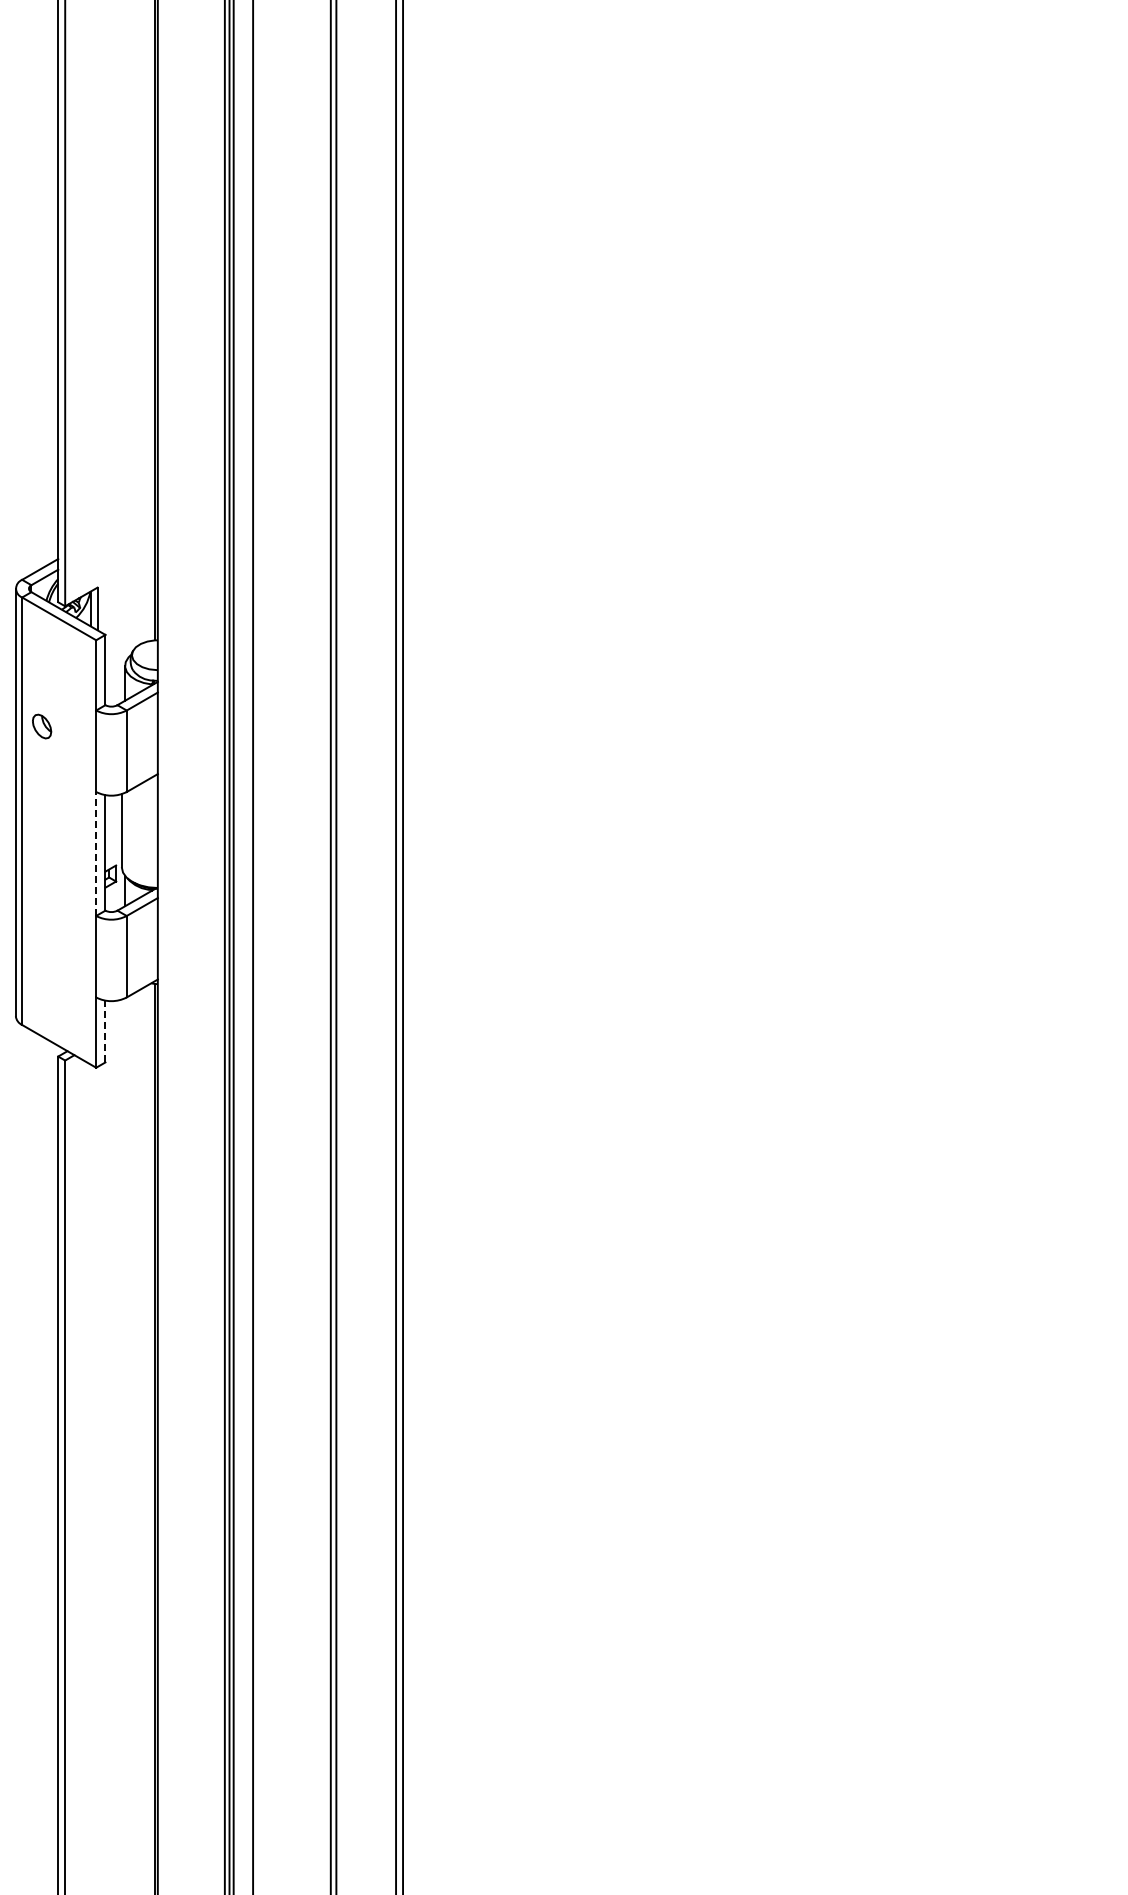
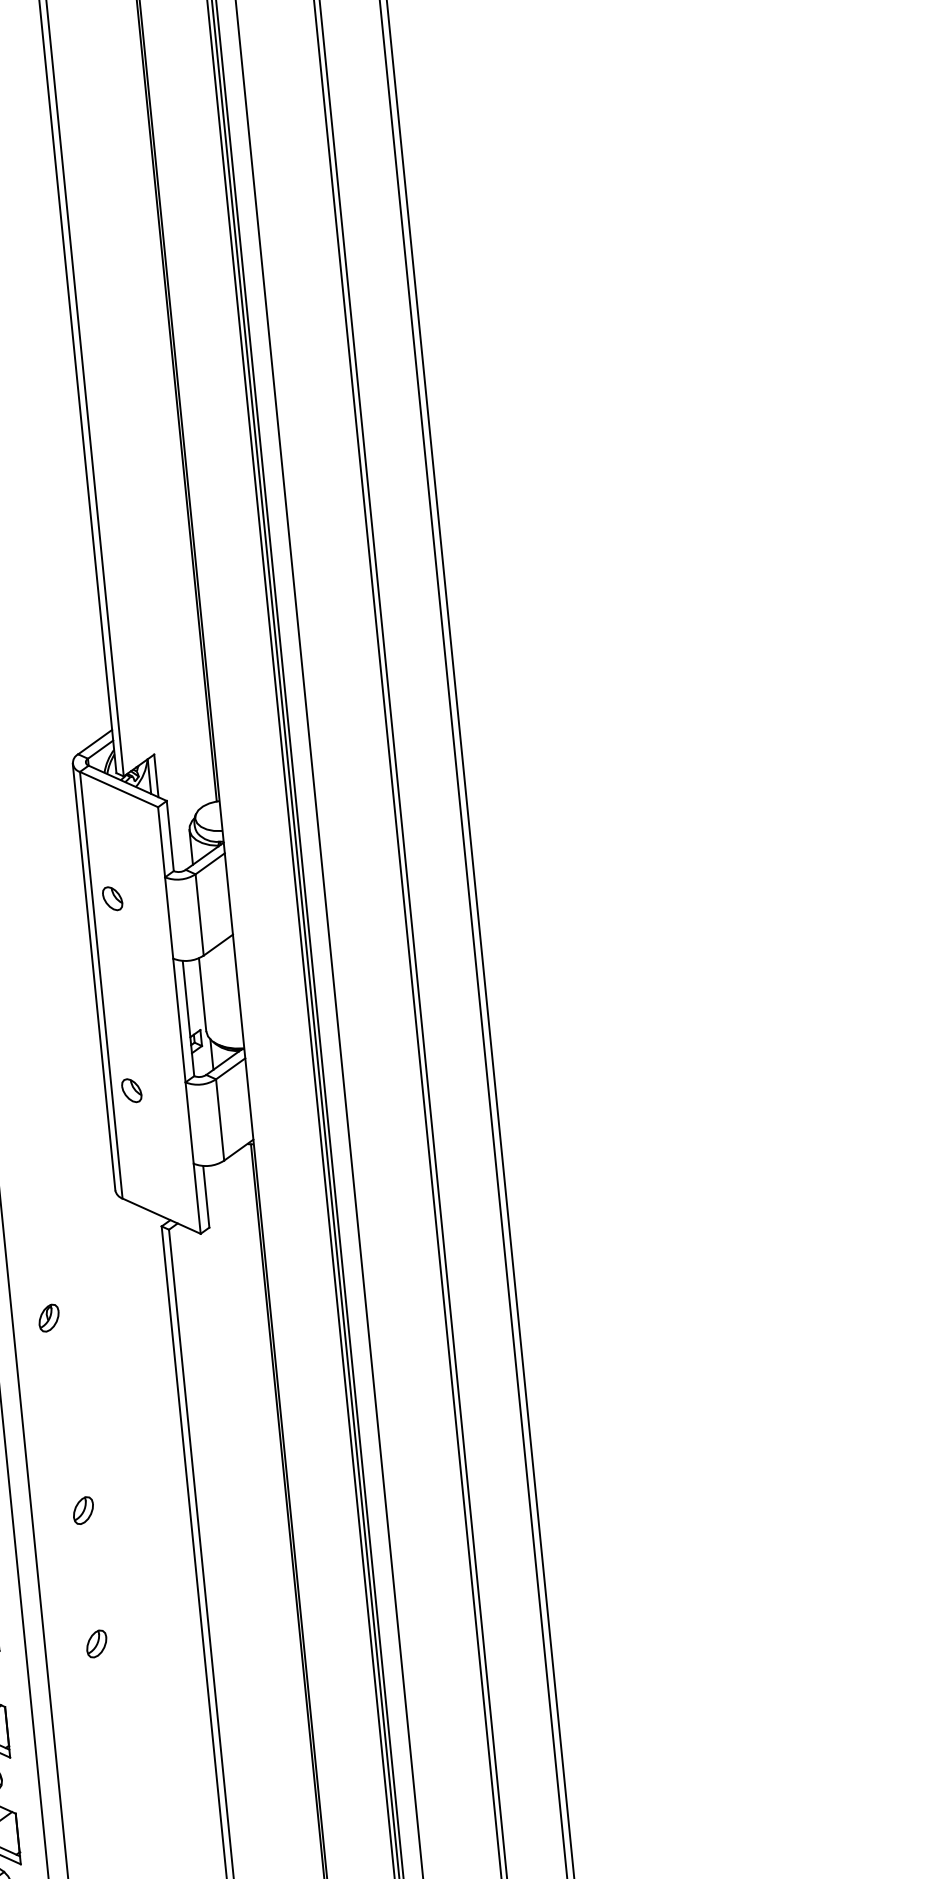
line: (96, 854) -> (179, 1020), dashed -> solid
part: (42, 918) -> (132, 1090), added
line: (105, 1031) -> (206, 1196), dashed -> solid

